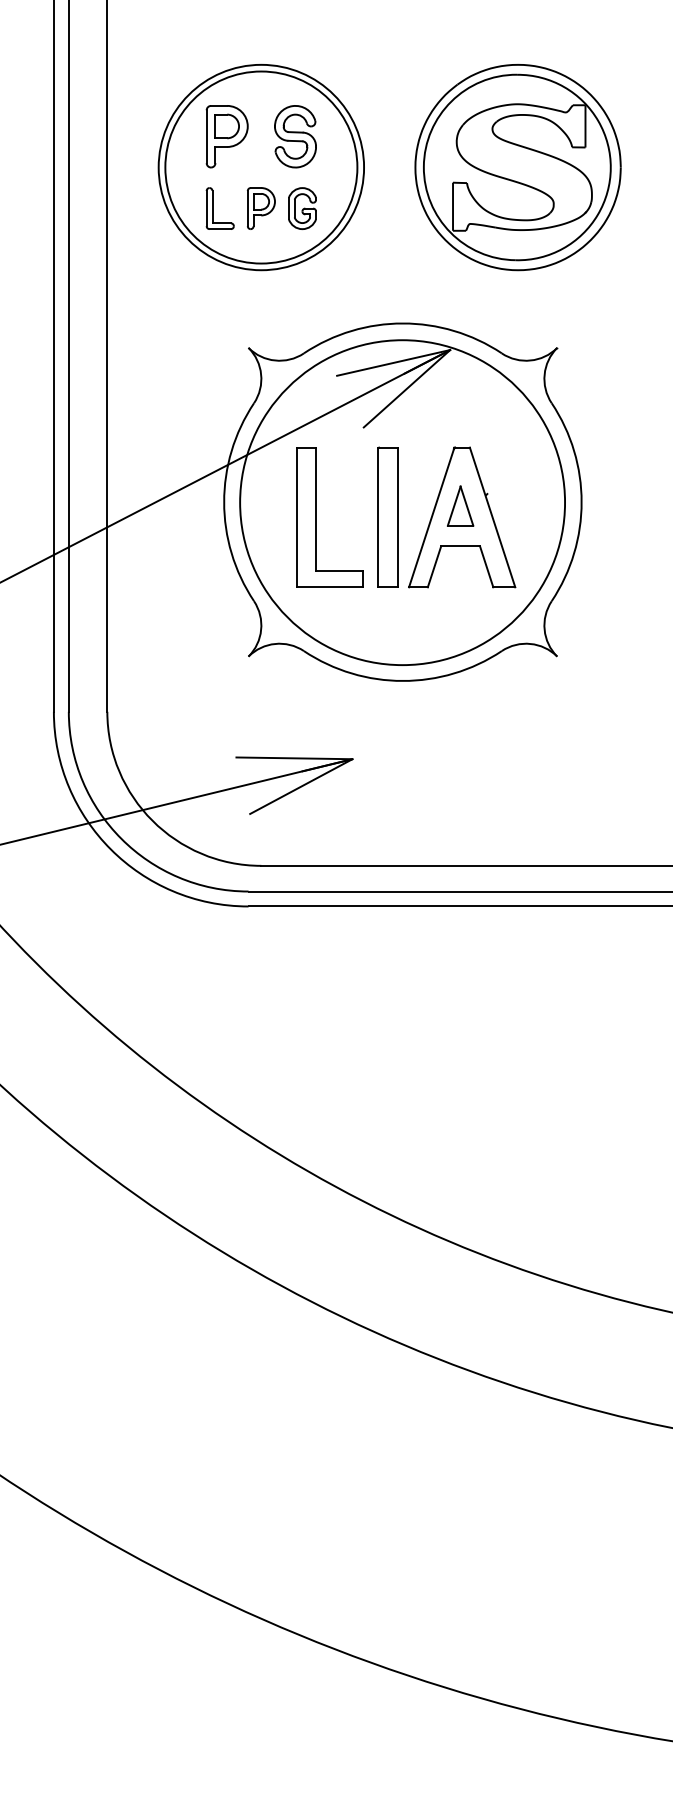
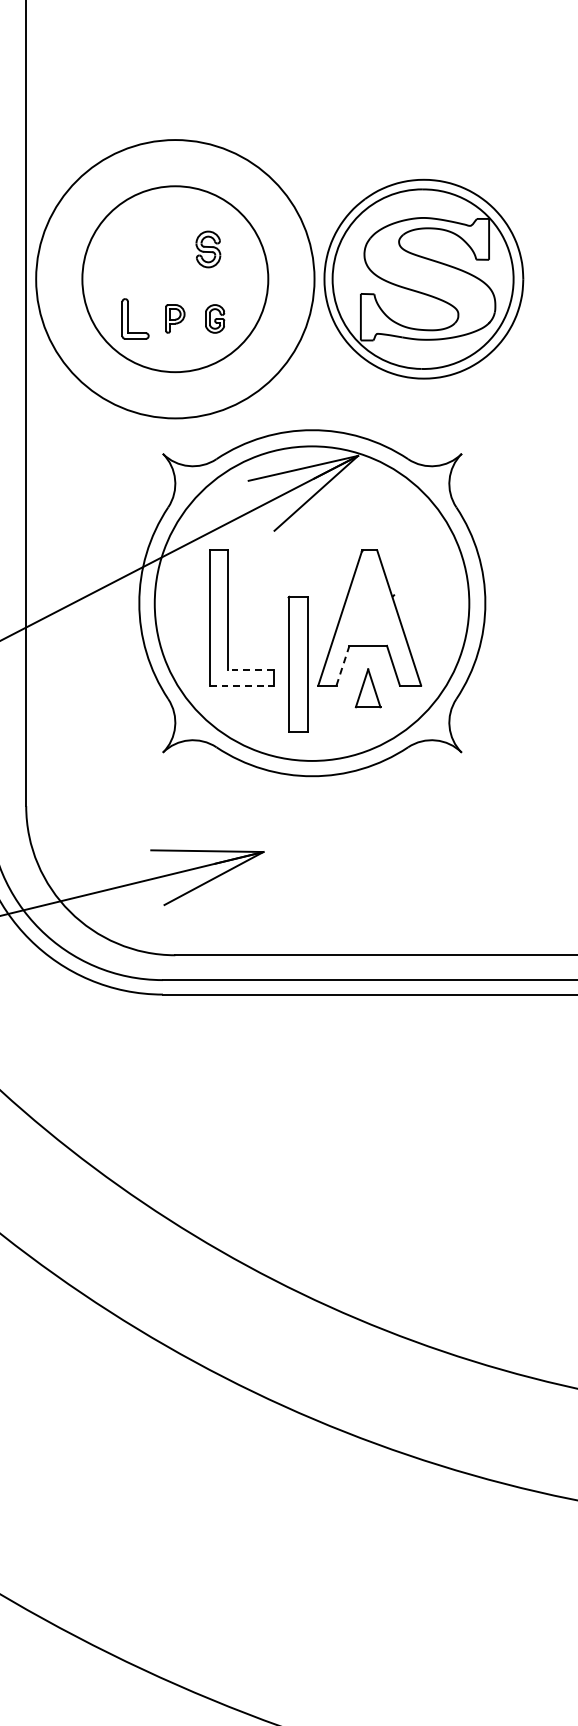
part: (226, 136) -> (141, 249), removed
part: (295, 136) -> (208, 249), size x0.6
circle: (261, 167) -> (175, 279), size x1.4
part: (261, 208) -> (175, 318), size x0.7
part: (302, 208) -> (215, 318), size x0.7
part: (460, 505) -> (368, 687), moved
part: (387, 516) -> (297, 663), moved
line: (434, 566) -> (342, 665), solid -> dashed
line: (339, 571) -> (250, 670), solid -> dashed
line: (329, 587) -> (241, 685), solid -> dashed

